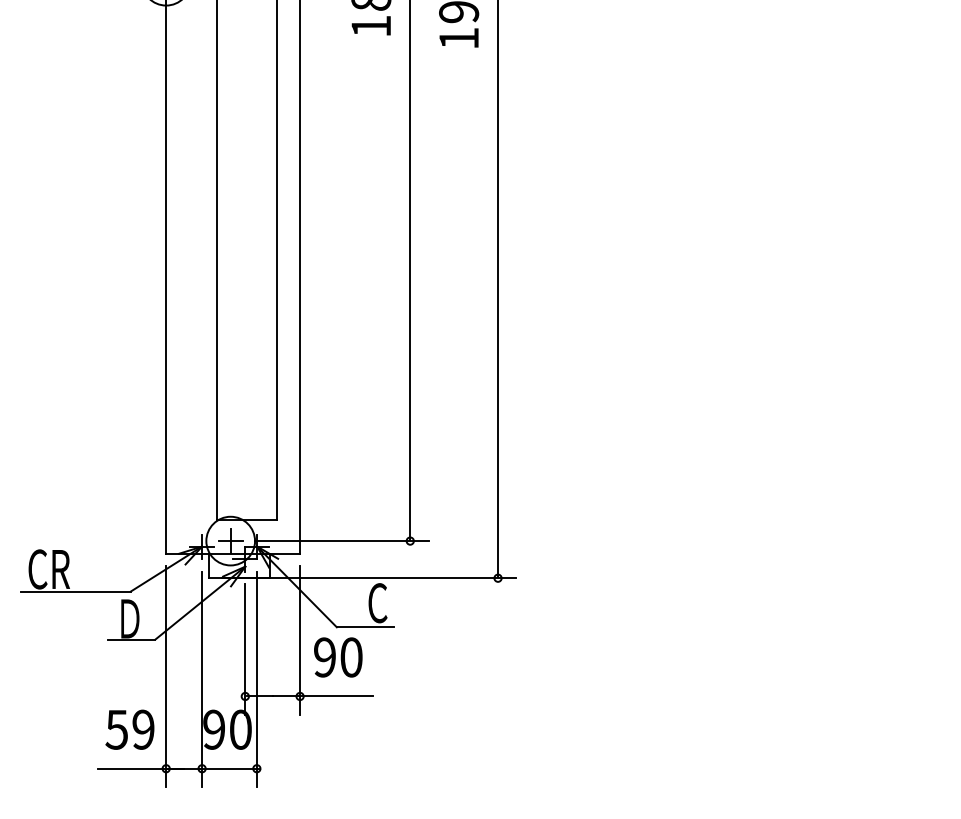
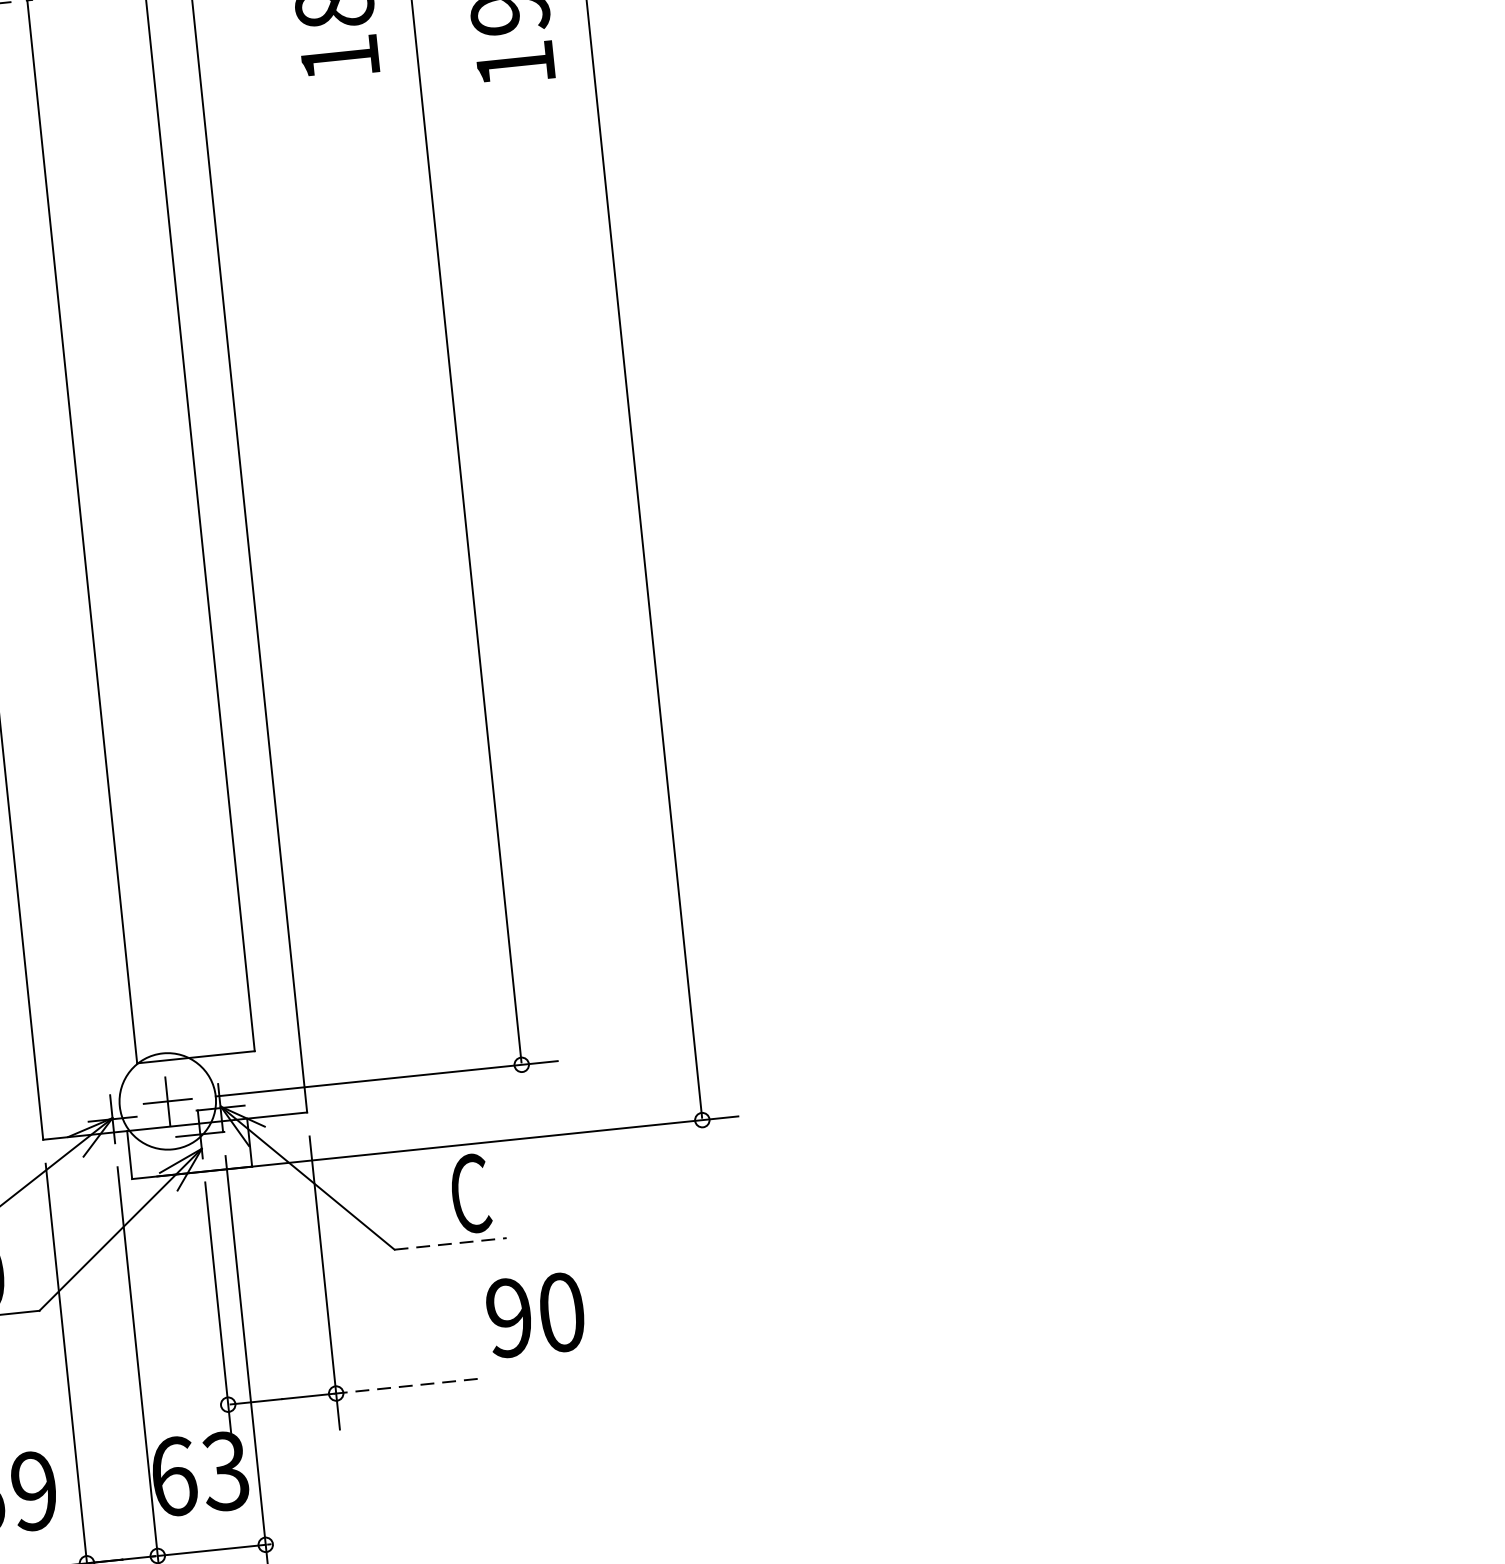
line: (365, 627) -> (451, 1244), solid -> dashed
text: (338, 657) -> (536, 1315), moved
line: (336, 696) -> (407, 1386), solid -> dashed
text: (227, 729) -> (199, 1473), 90 -> 63

